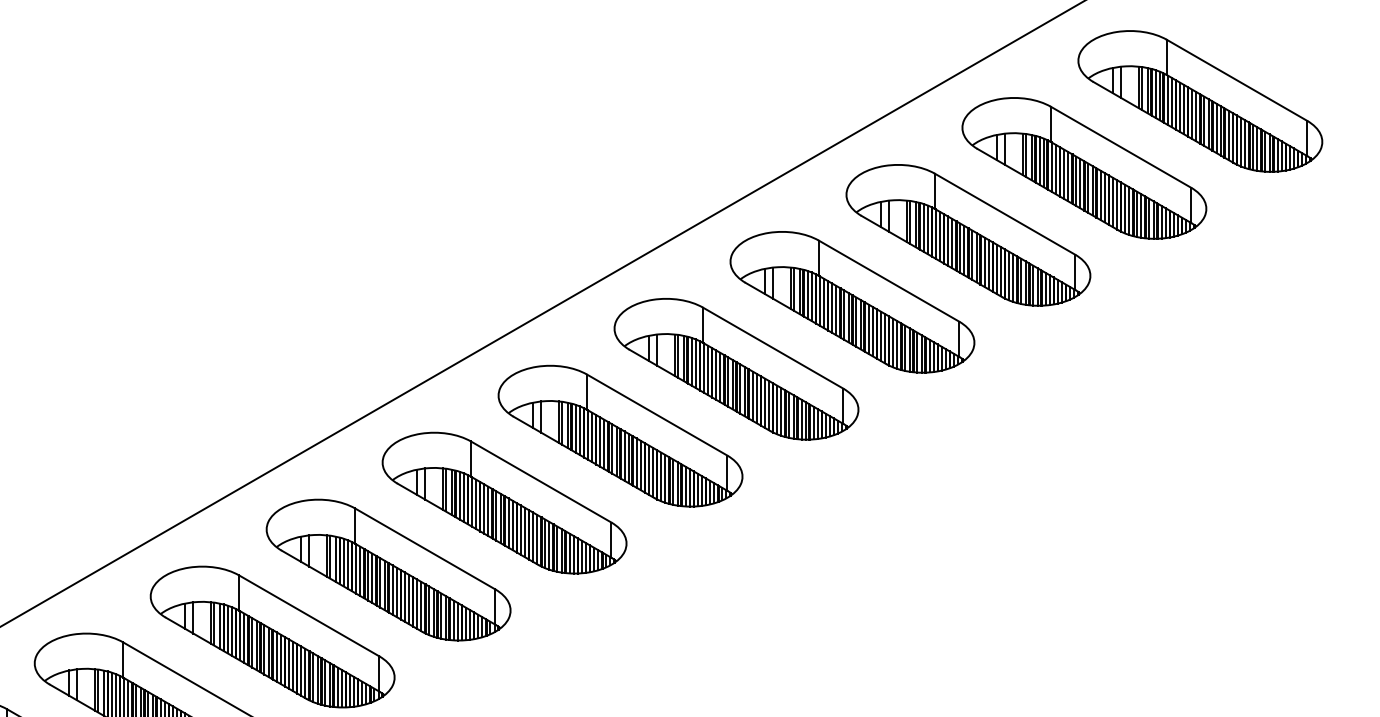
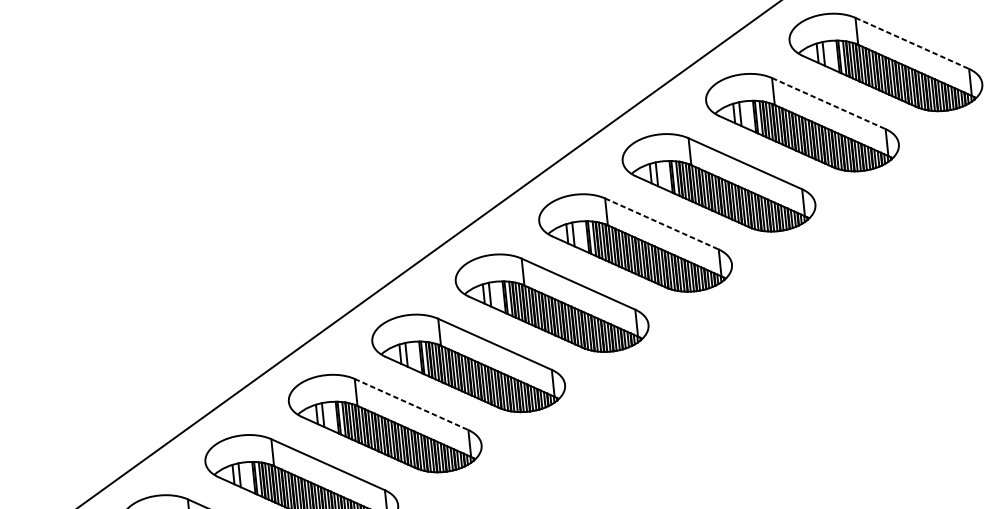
line: (1237, 80) -> (912, 43), solid -> dashed
line: (1121, 147) -> (829, 103), solid -> dashed
line: (889, 281) -> (662, 224), solid -> dashed
line: (541, 482) -> (411, 404), solid -> dashed

